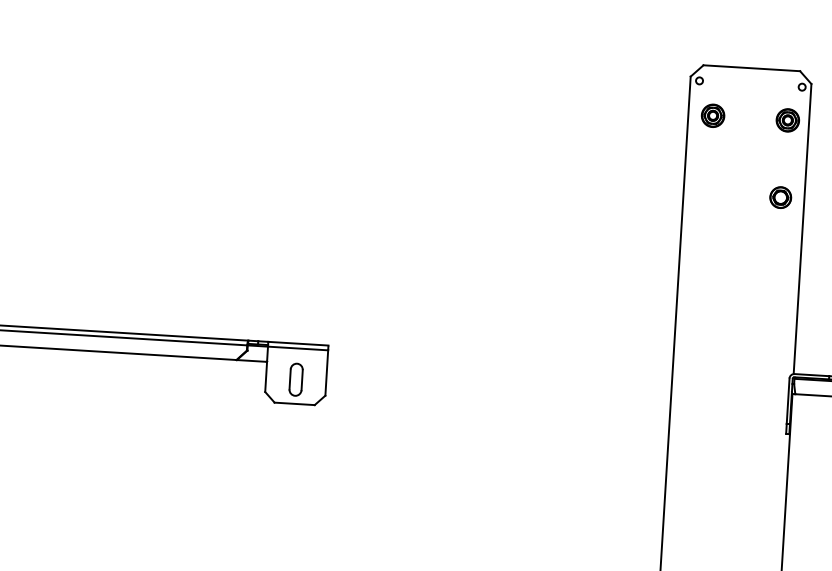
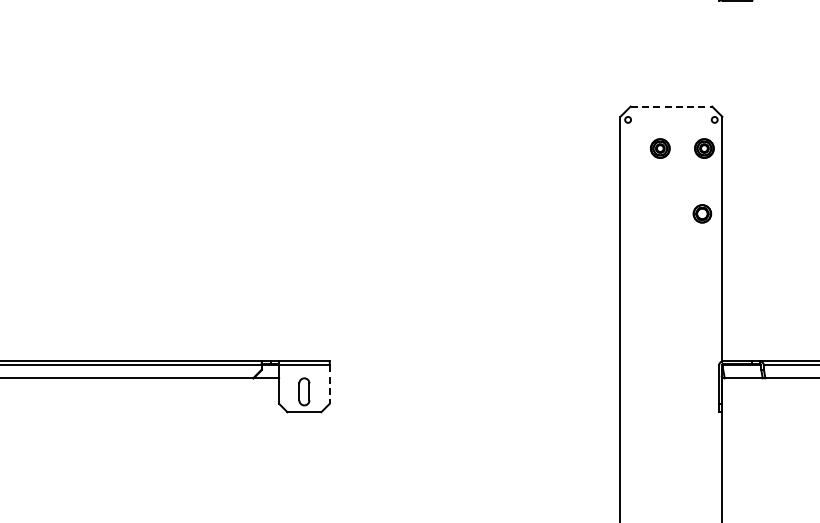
line: (751, 68) -> (671, 106), solid -> dashed
part: (713, 115) -> (660, 148), moved
line: (326, 374) -> (329, 385), solid -> dashed

